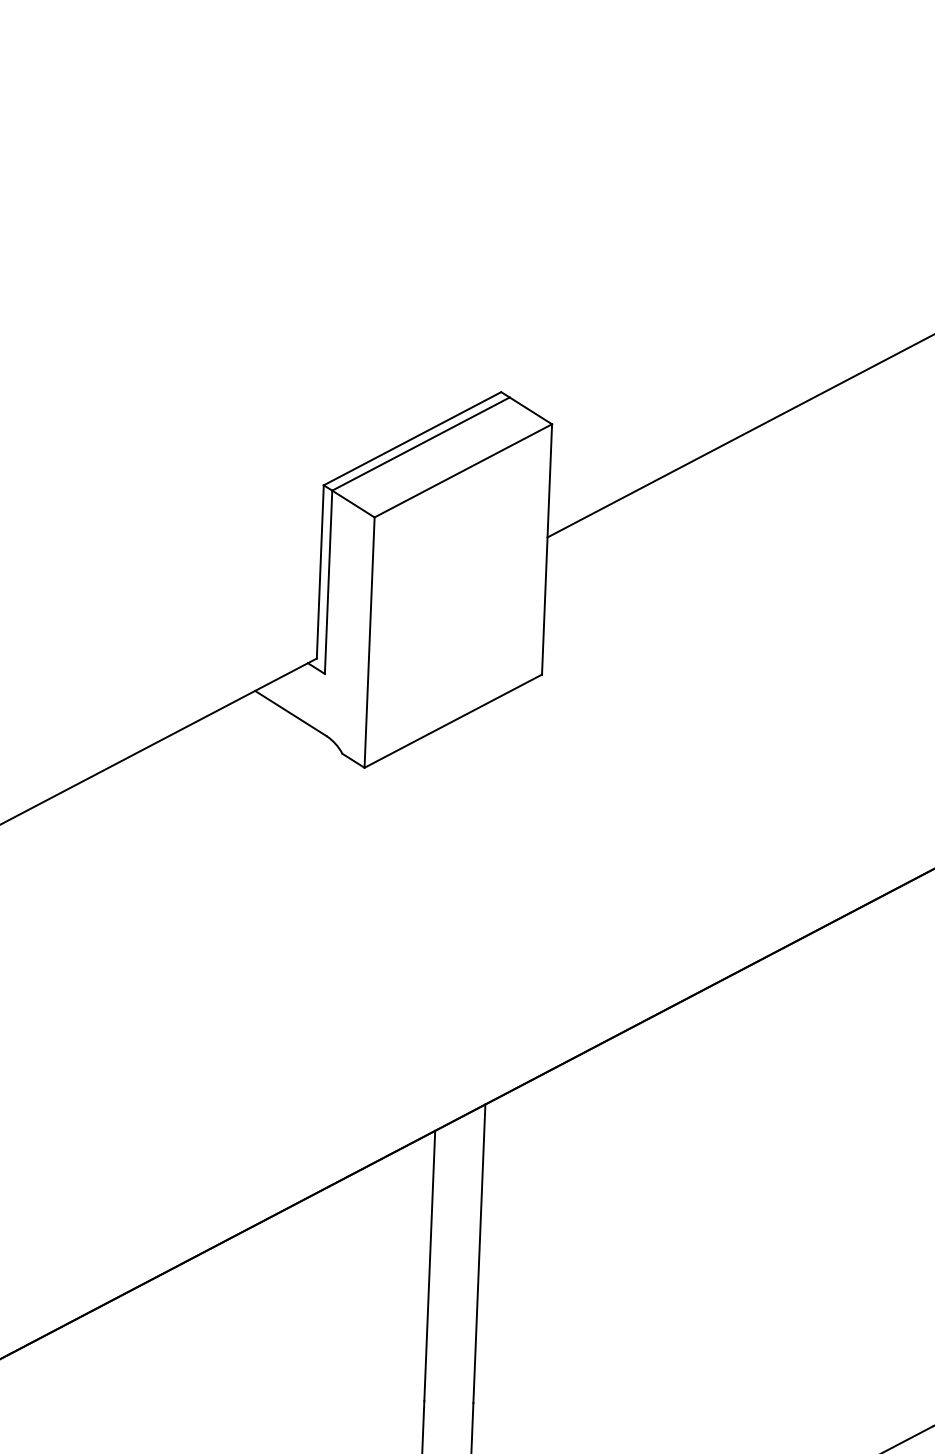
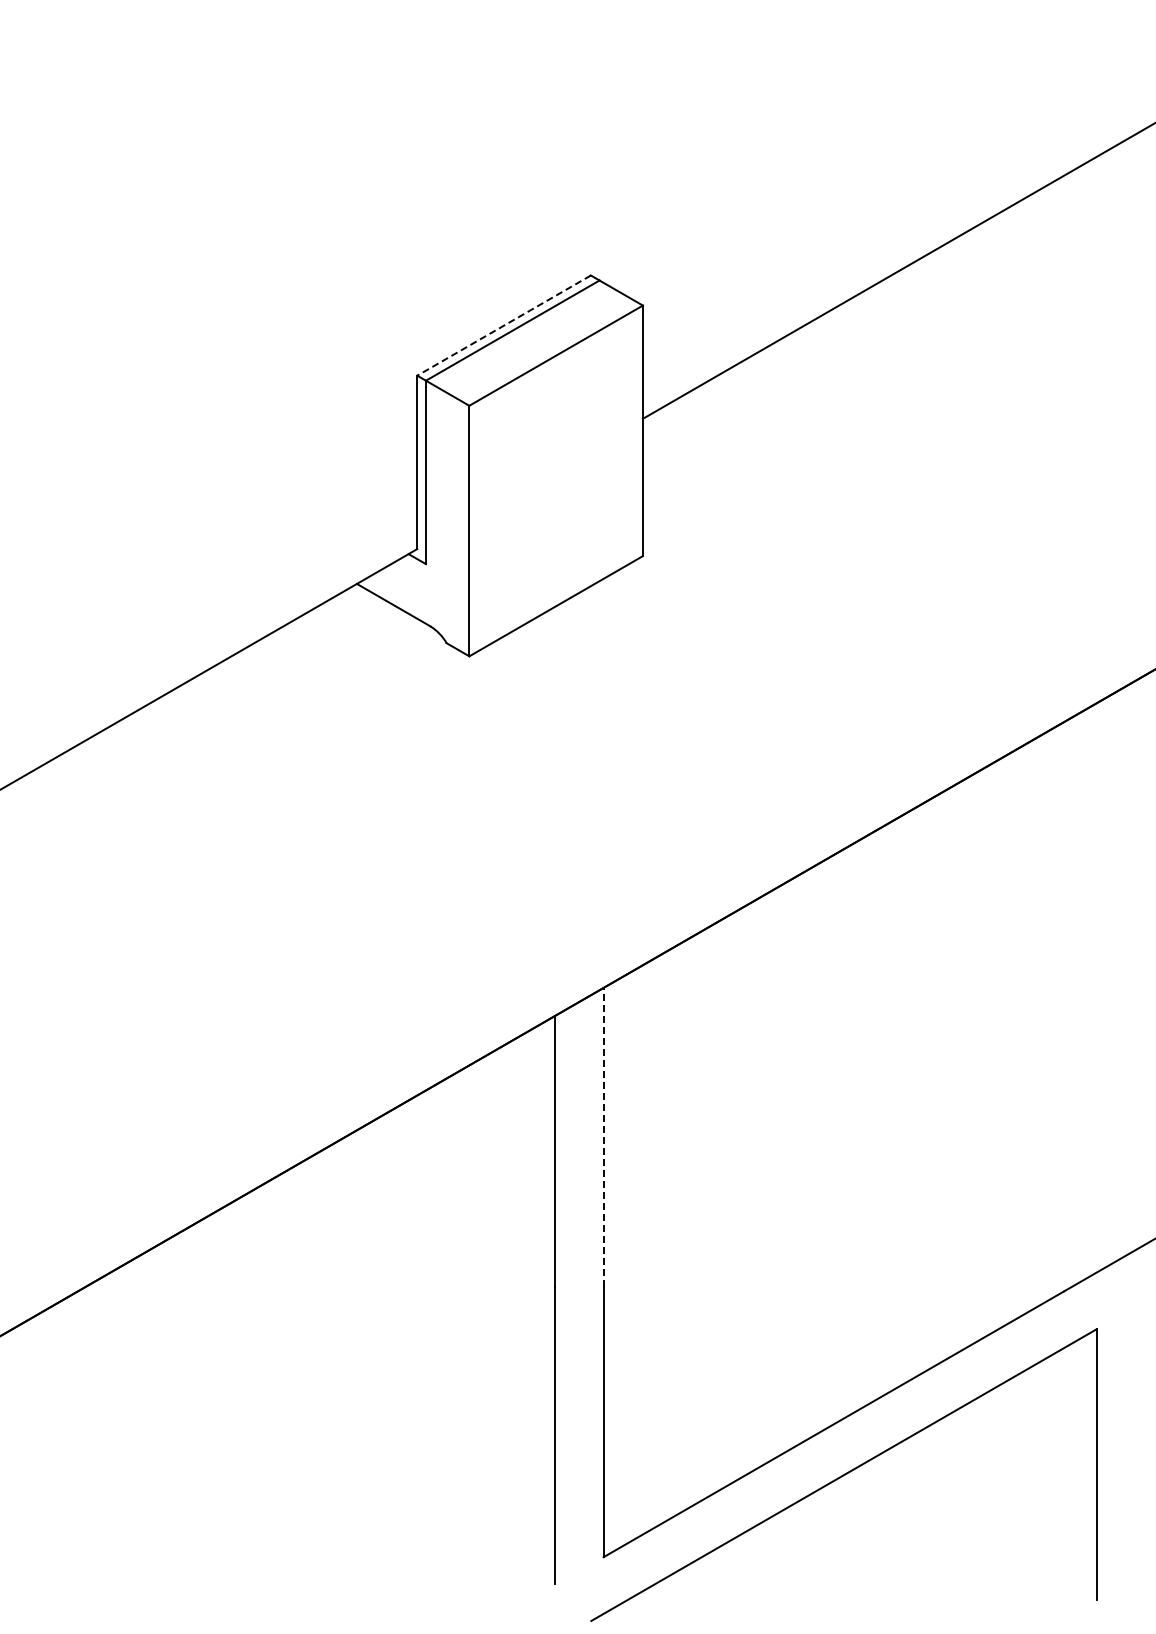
line: (411, 438) -> (503, 325), solid -> dashed
line: (479, 1252) -> (603, 1136), solid -> dashed

